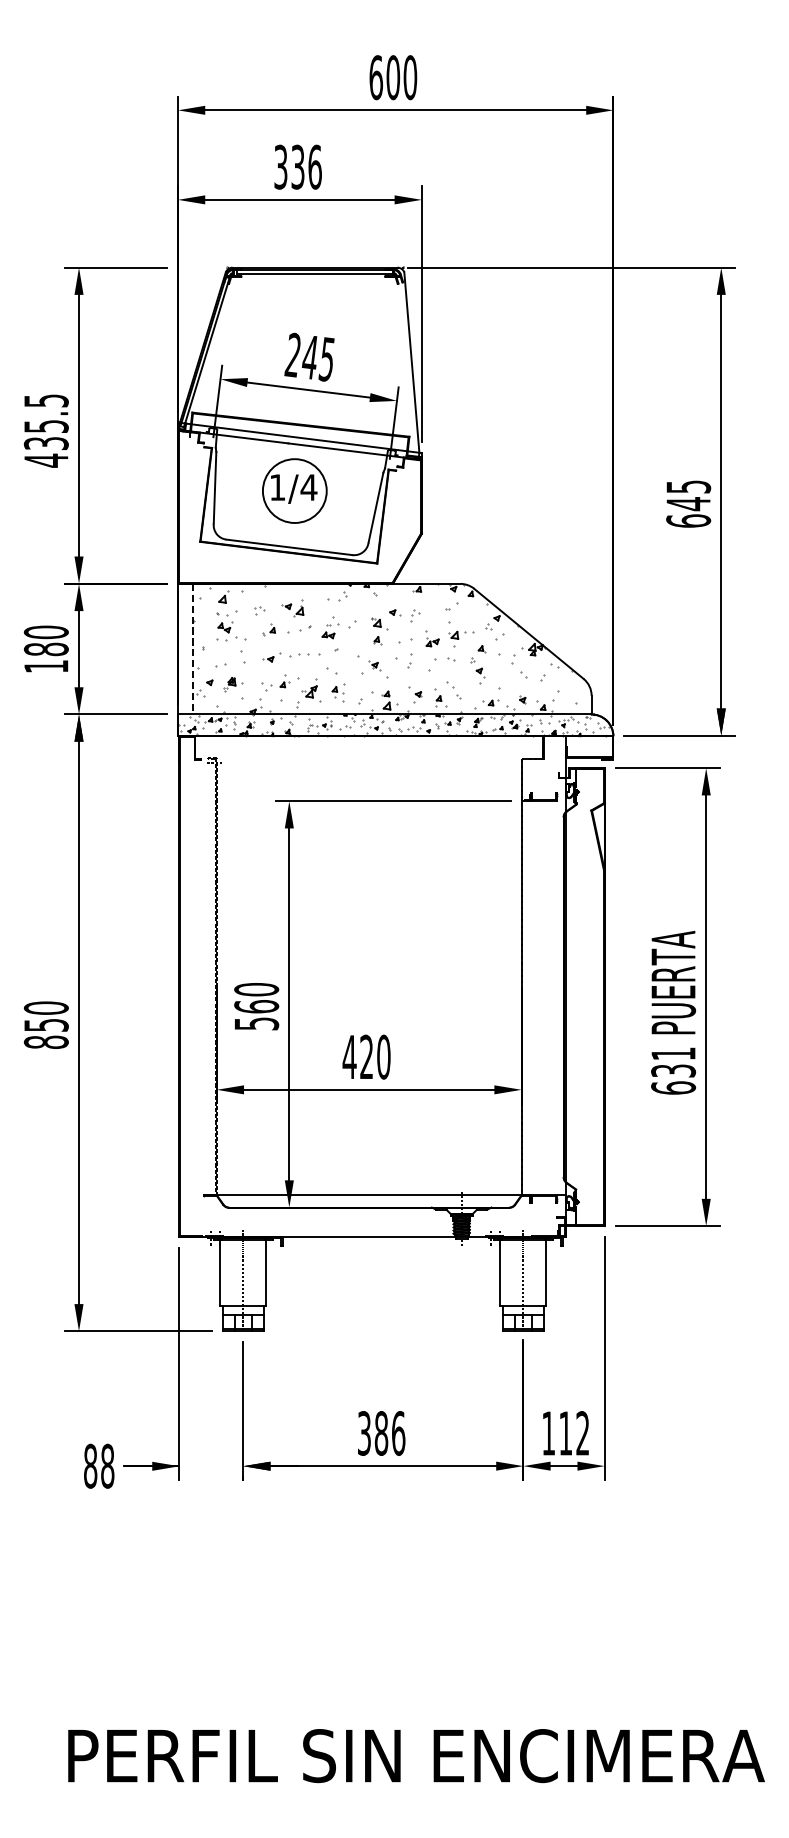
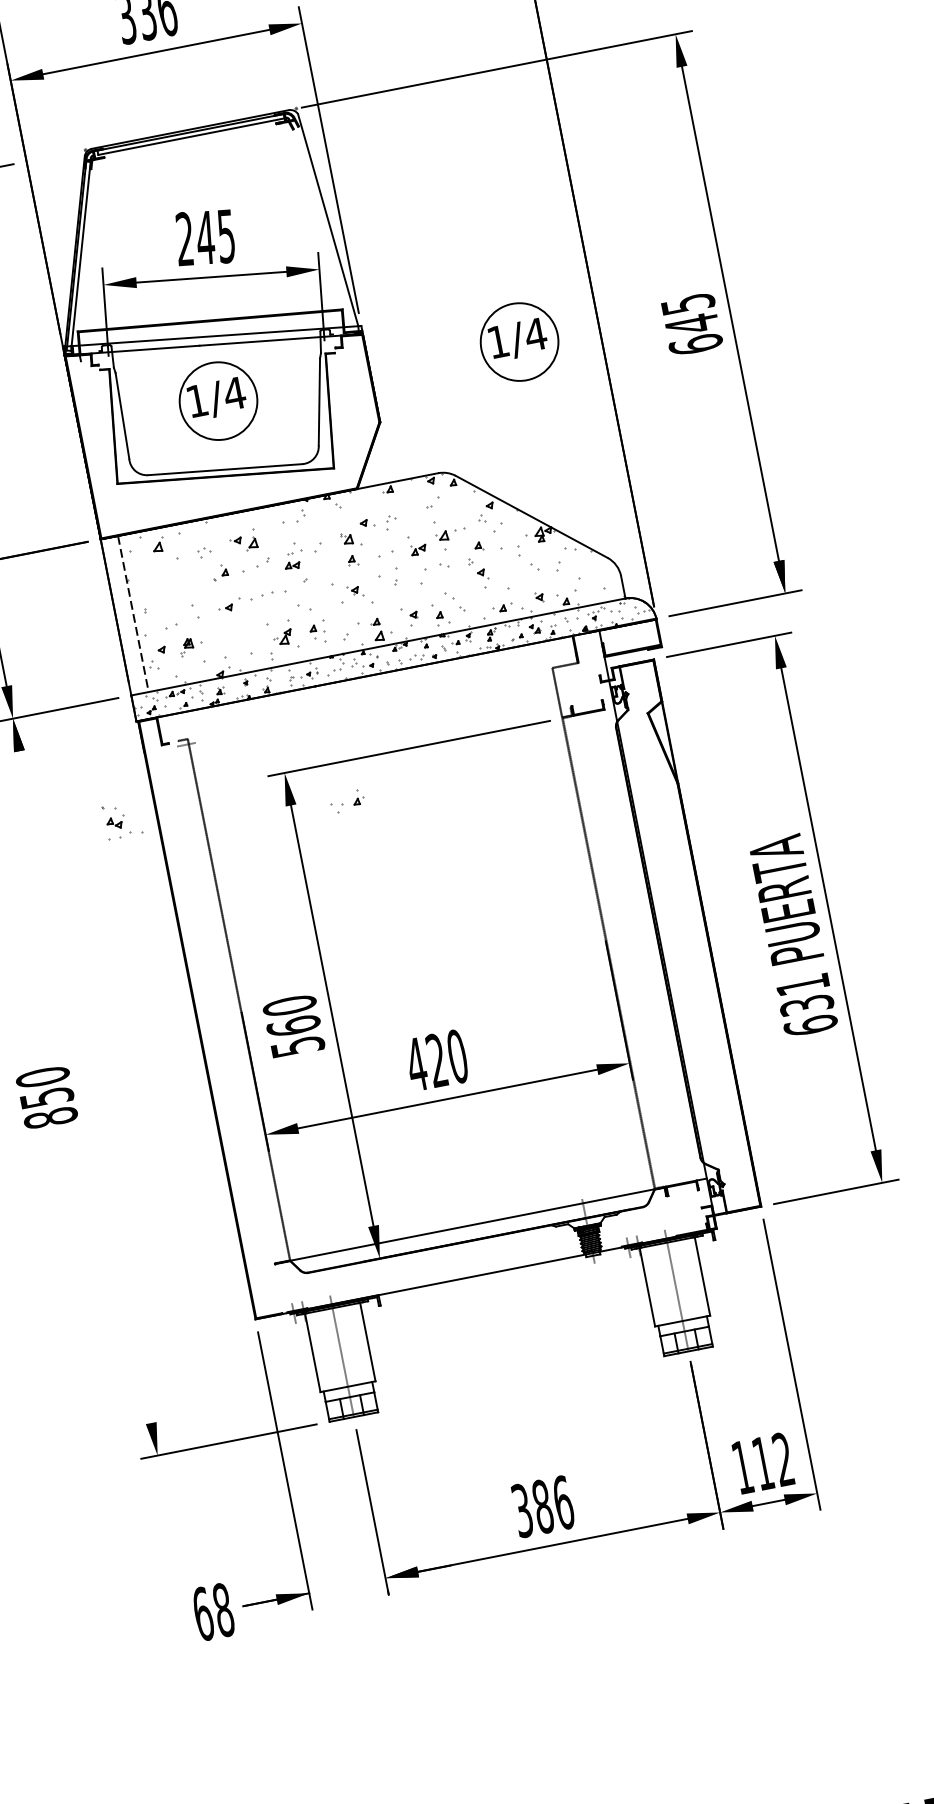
part: (546, 490) -> (519, 341), added
part: (231, 626) -> (122, 819), moved
part: (275, 682) -> (347, 800), moved
line: (79, 1022) -> (85, 1086), removed
text: (90, 1465) -> (202, 1613), 88 -> 68

